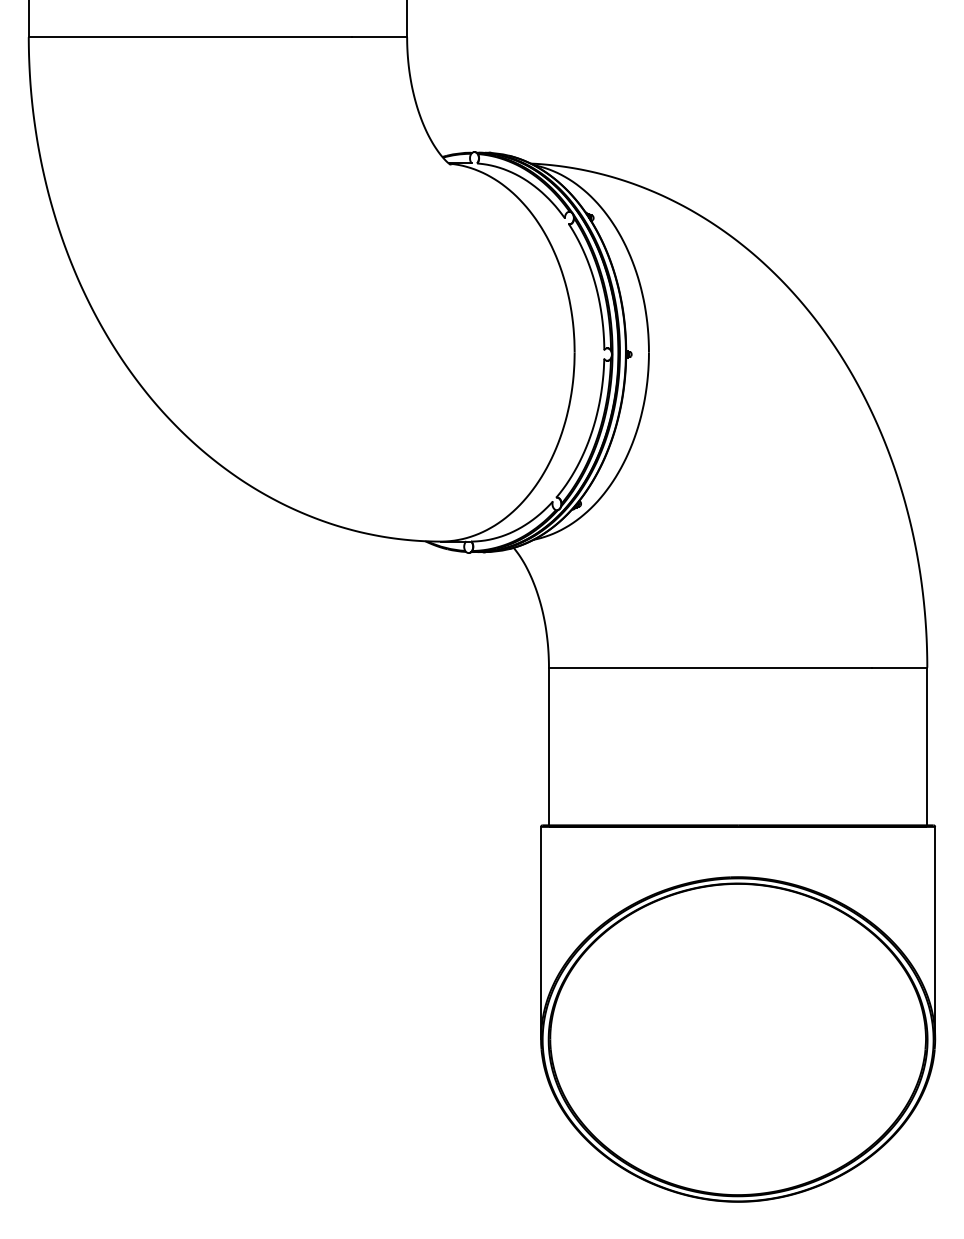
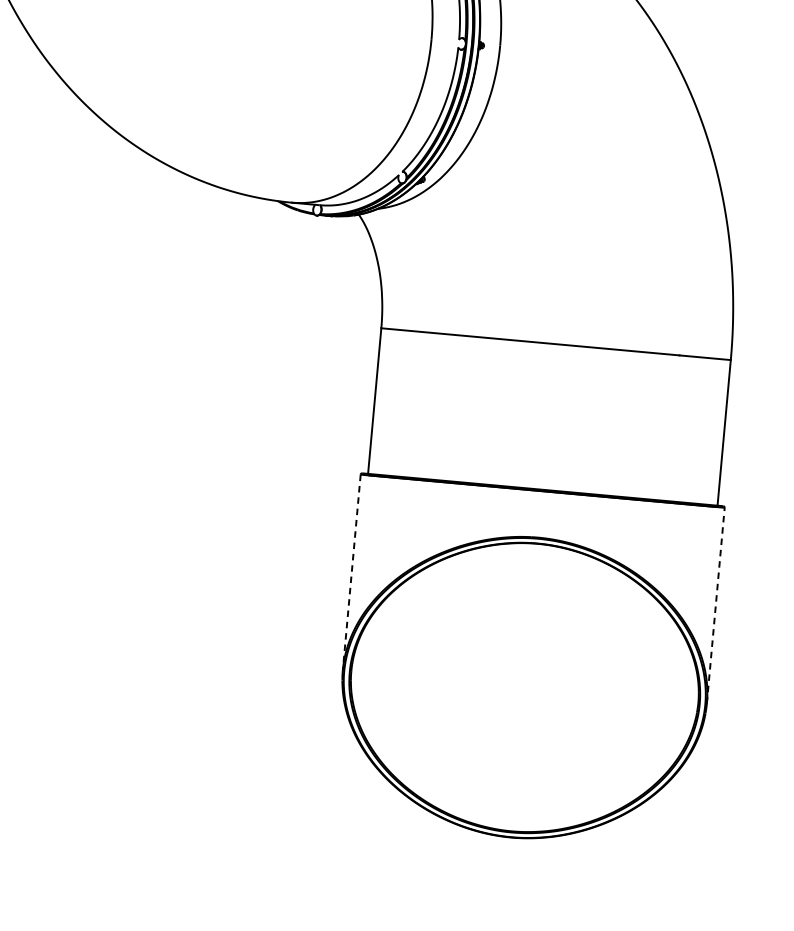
line: (541, 932) -> (352, 572), solid -> dashed
line: (935, 932) -> (716, 605), solid -> dashed

